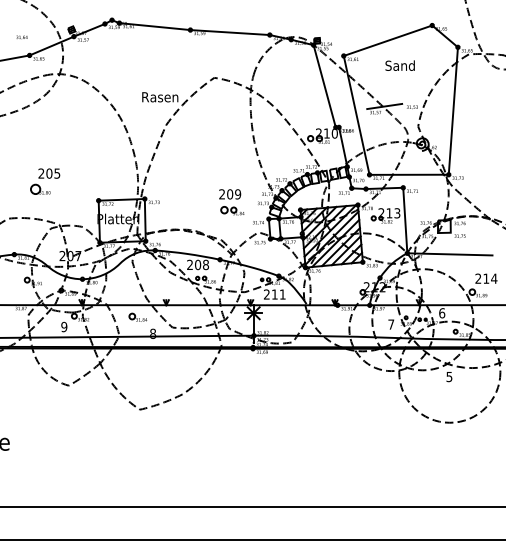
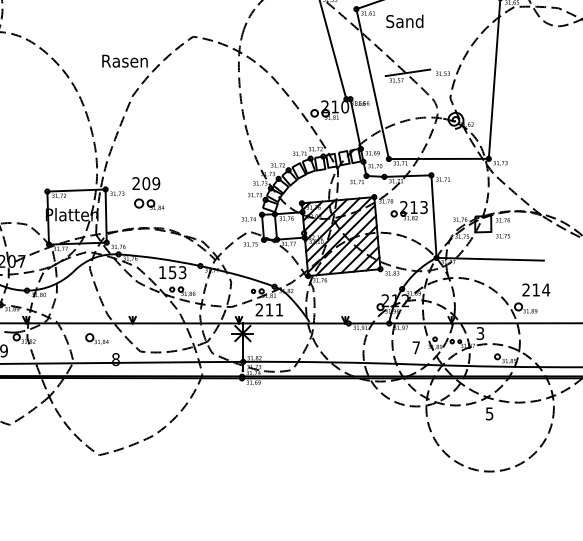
text: (399, 65) -> (403, 21), moved
part: (231, 202) -> (148, 193), moved
text: (197, 264) -> (171, 272), 208 -> 153
text: (442, 313) -> (480, 333), 6 -> 3

